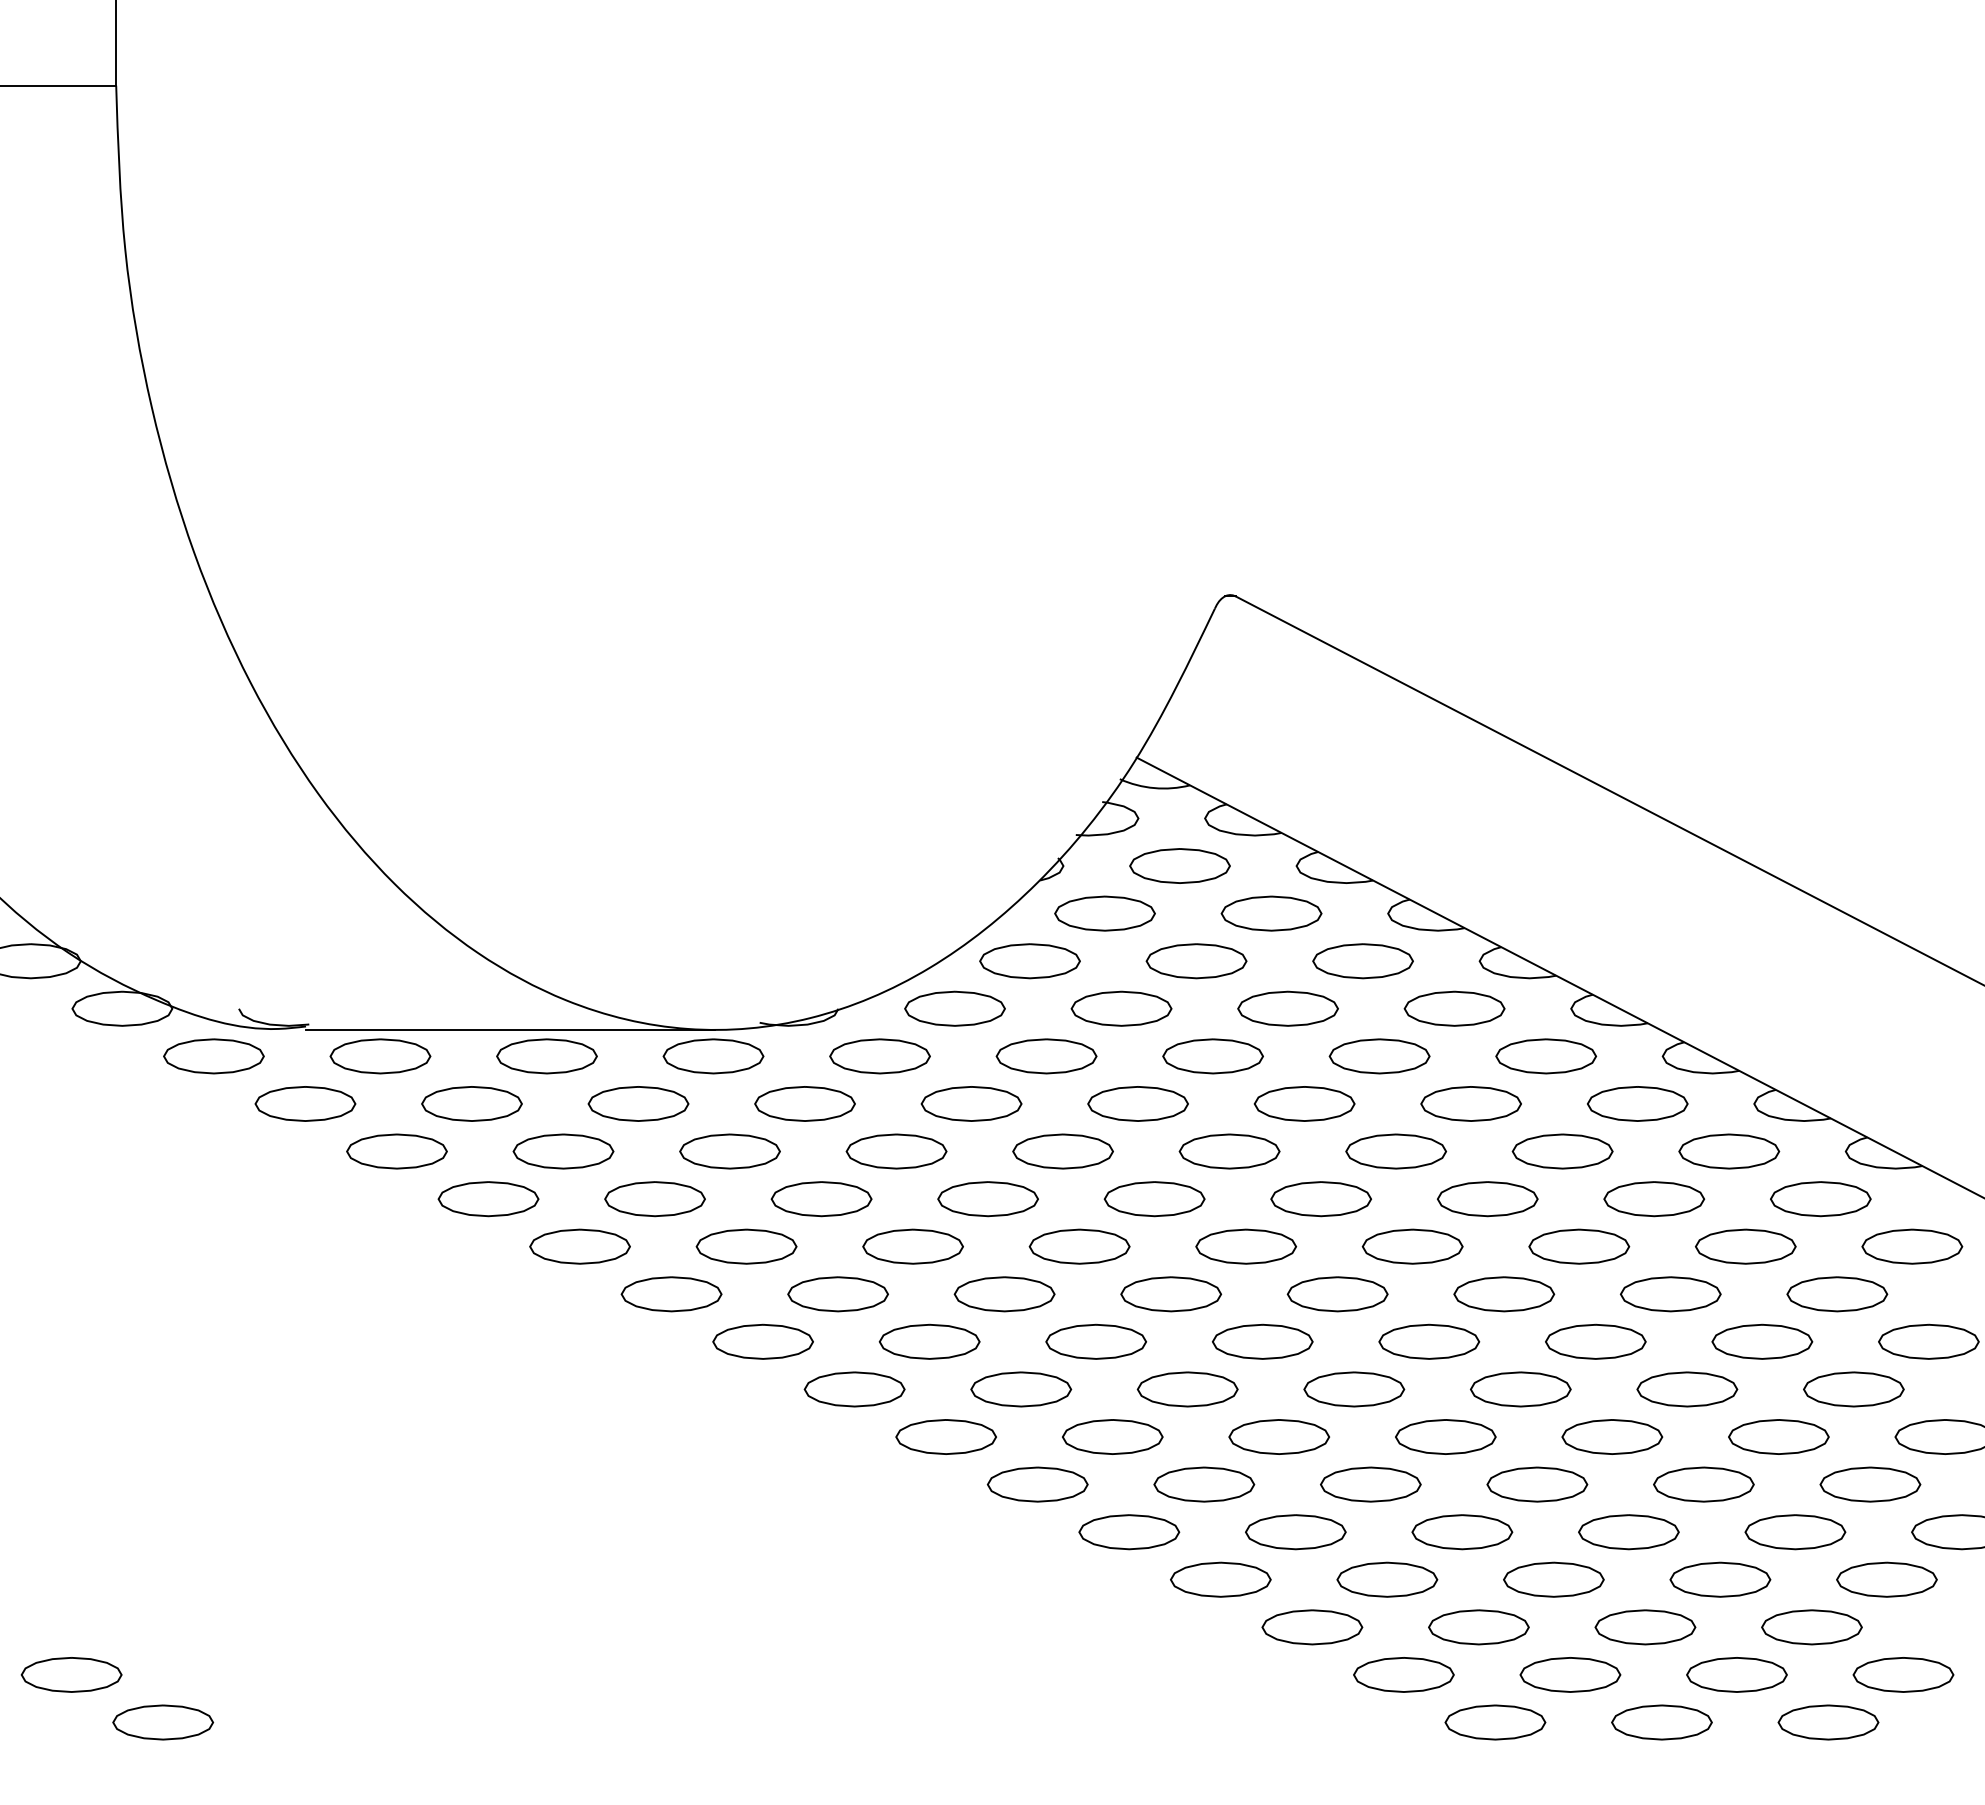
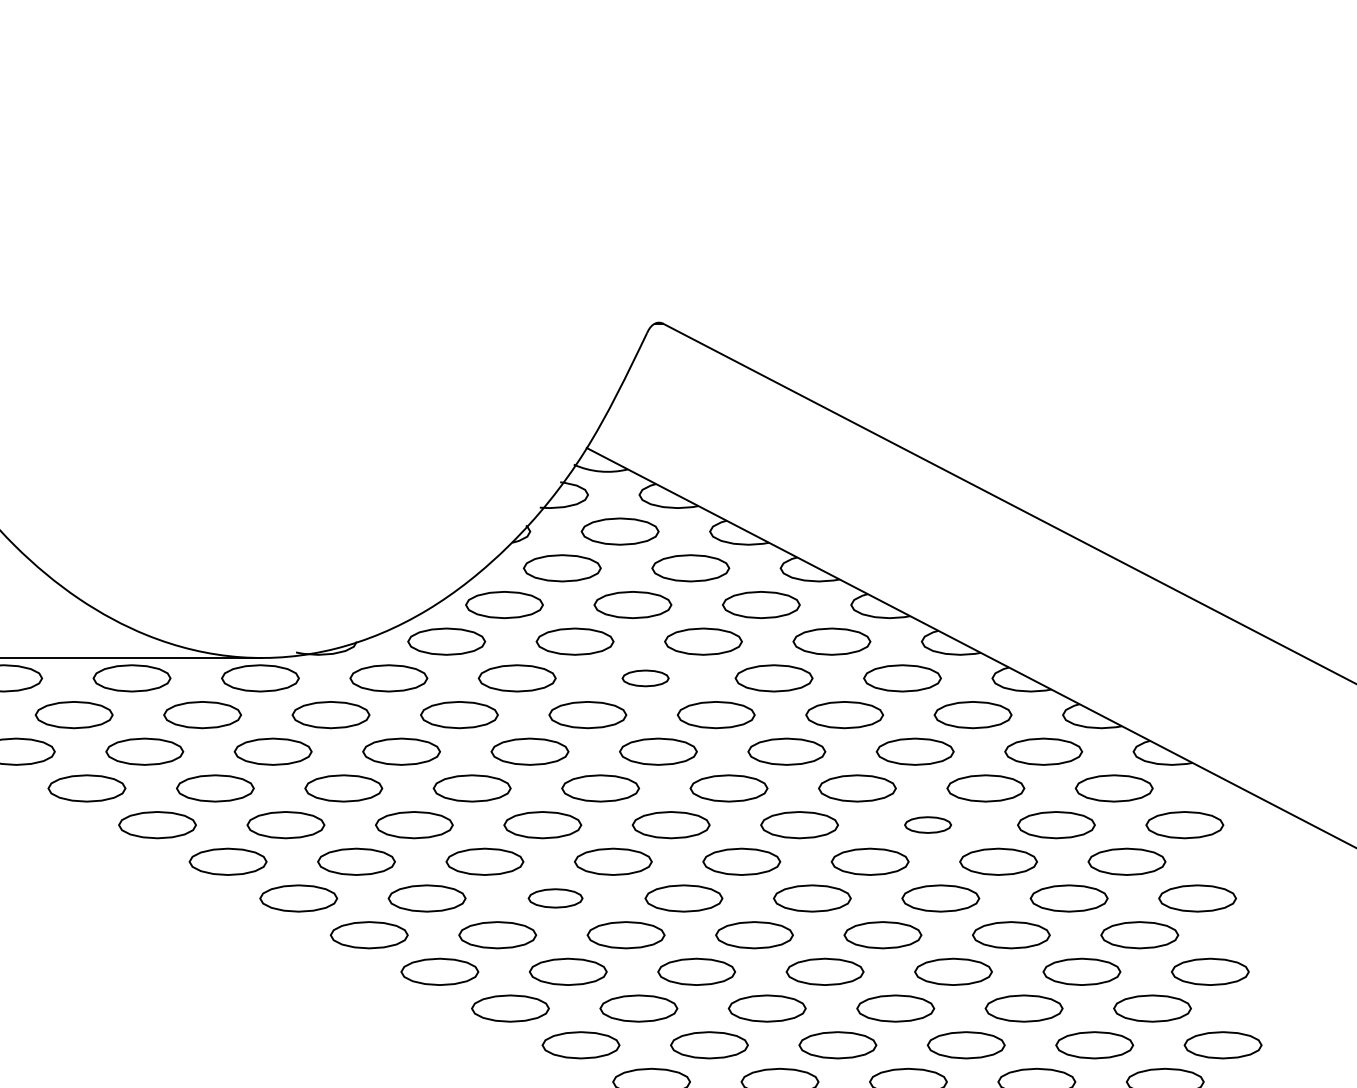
part: (1212, 1056) -> (645, 678), size x0.6
part: (1579, 1246) -> (928, 824), size x0.6
part: (1096, 1341) -> (555, 898), size x0.7

